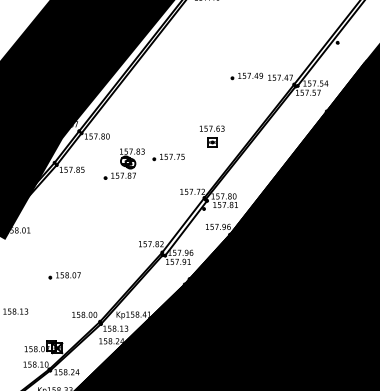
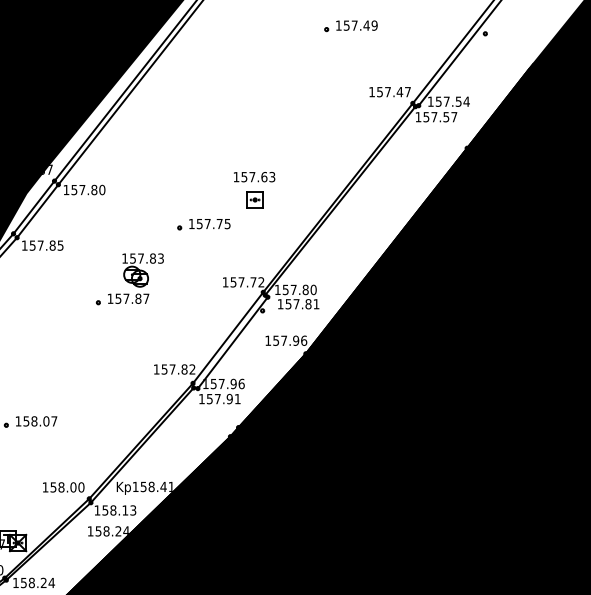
part: (246, 76) -> (350, 26), moved
part: (211, 136) -> (253, 190), moved
part: (123, 163) -> (128, 278), moved

